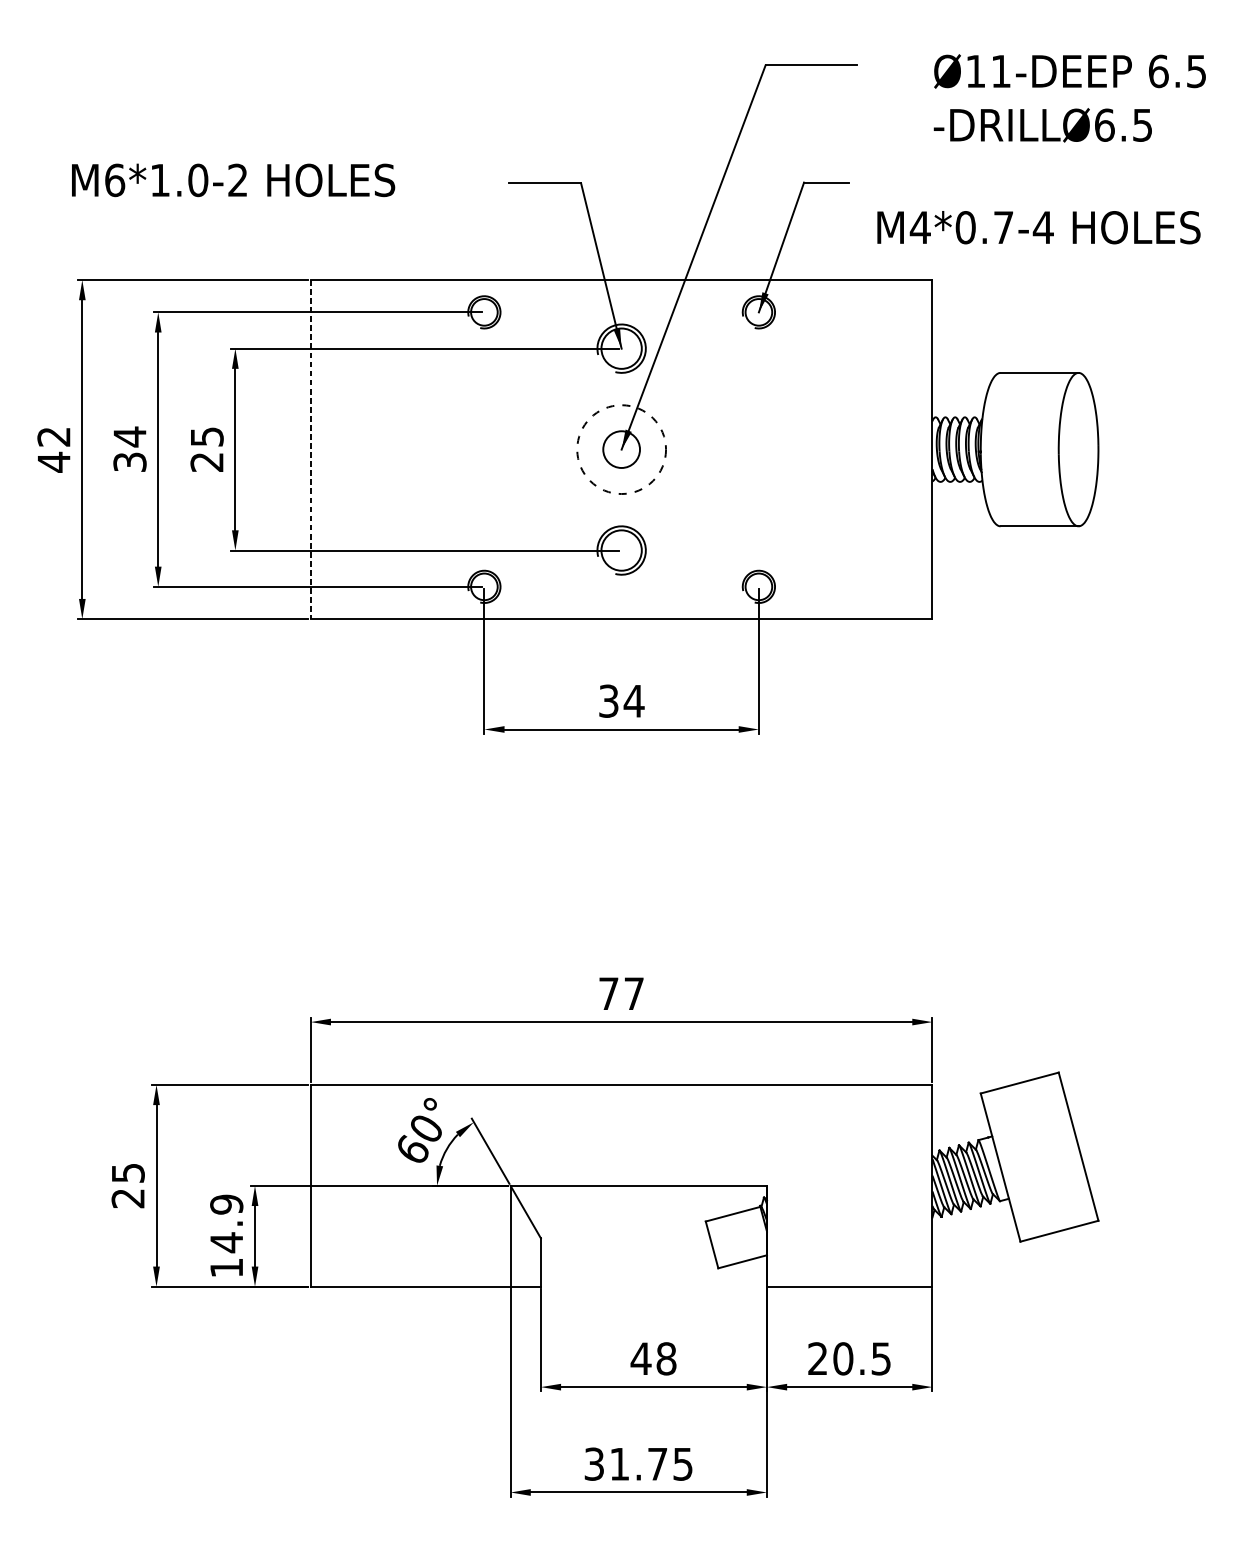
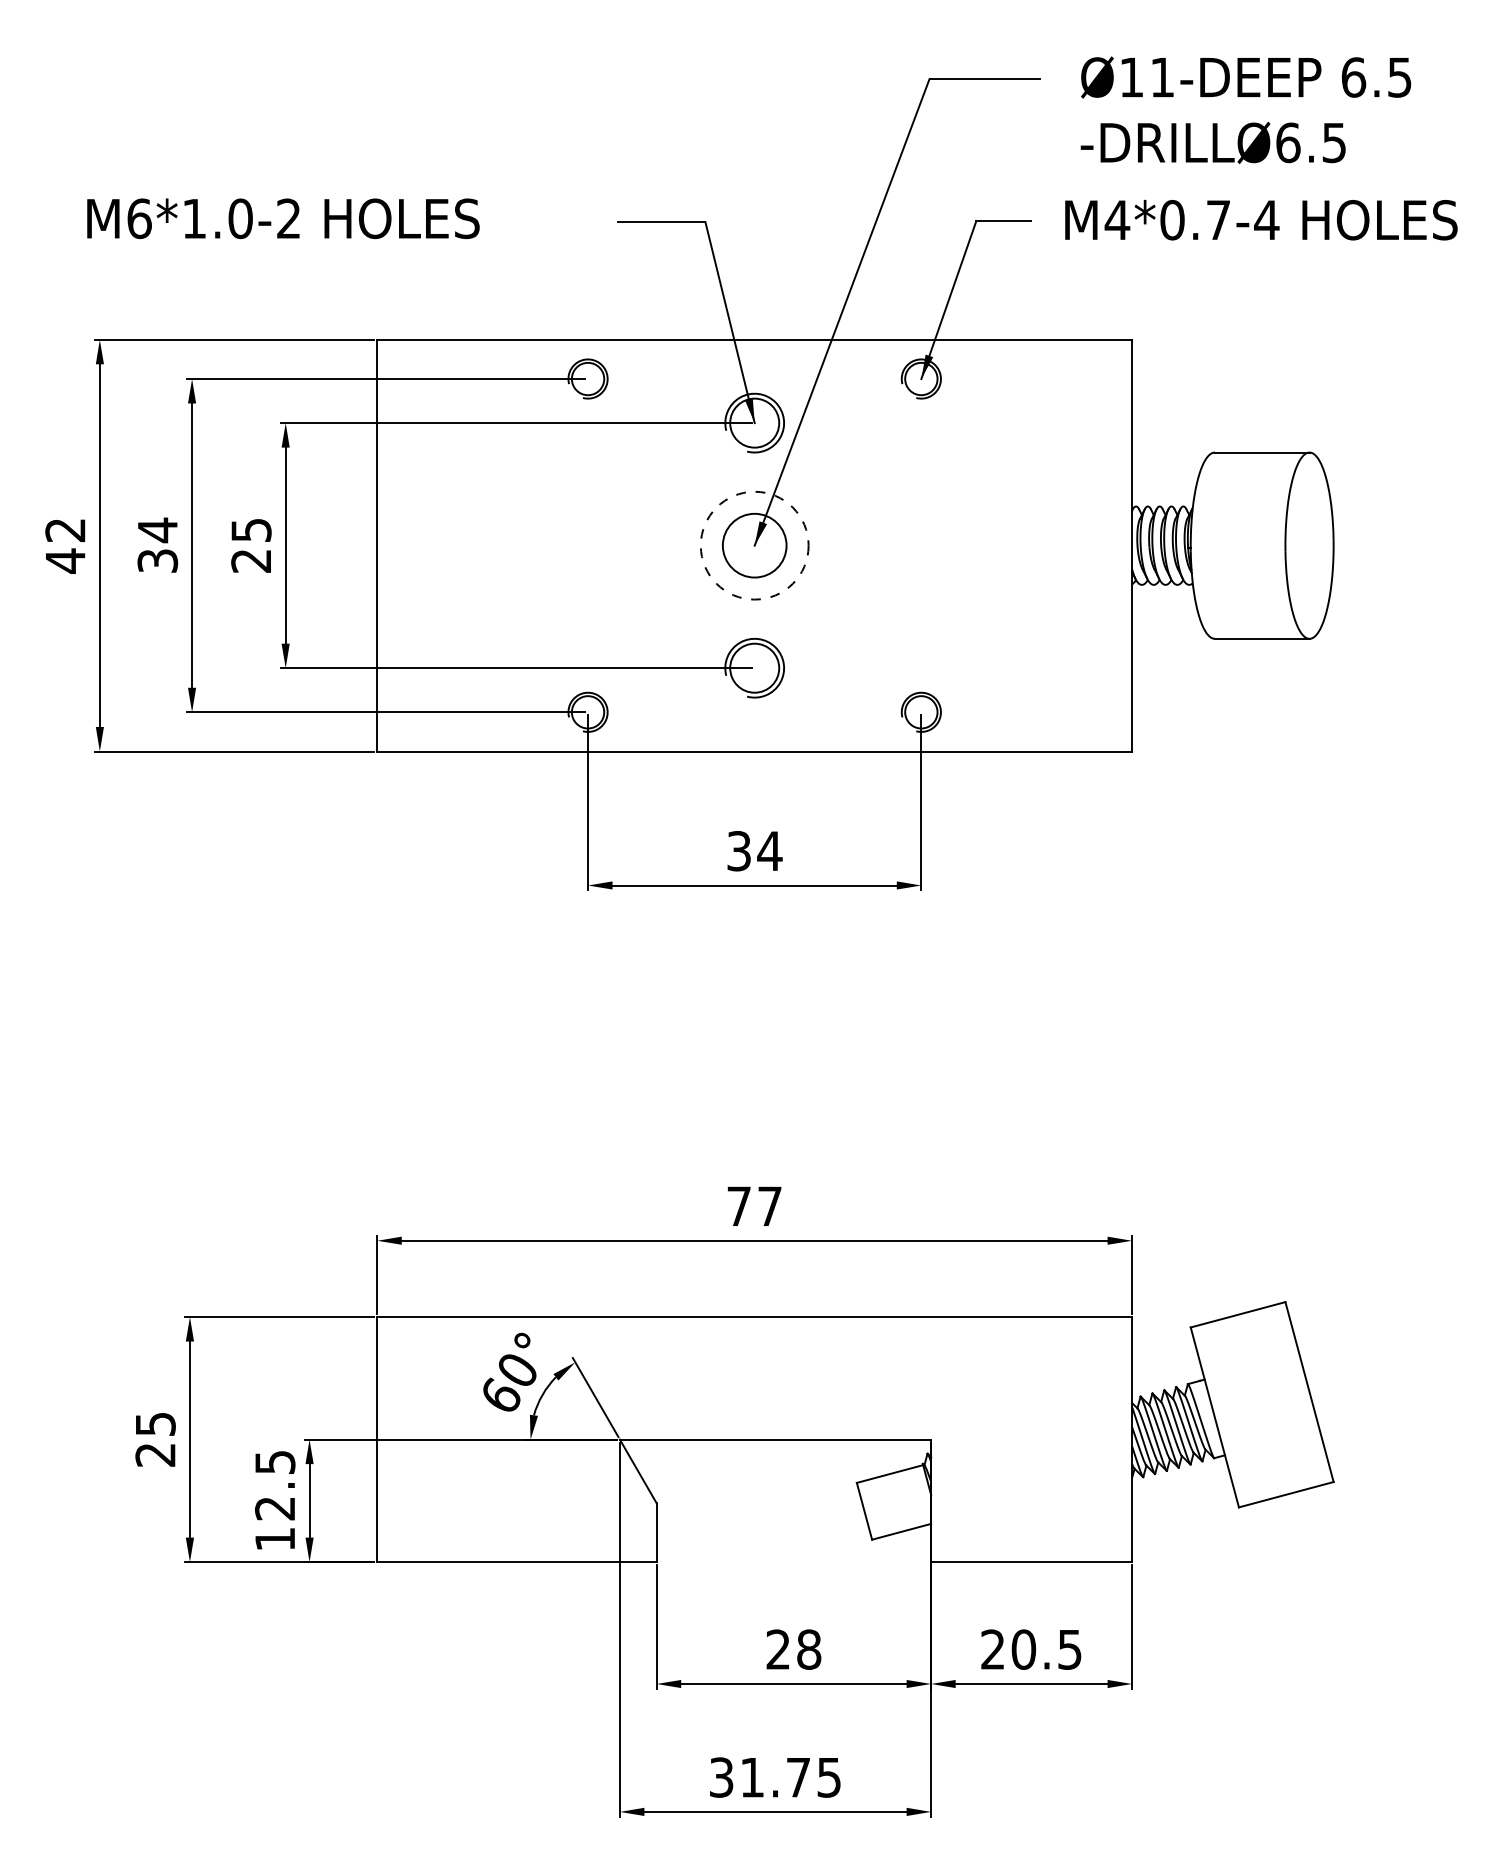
text: (1069, 97) -> (1245, 109), moved
text: (1039, 227) -> (1261, 220), moved
line: (310, 449) -> (377, 545), dashed -> solid
circle: (621, 449) -> (754, 545), size x1.43
text: (226, 1223) -> (275, 1485), 14.9 -> 12.5
text: (641, 1358) -> (778, 1649), 48 -> 28

